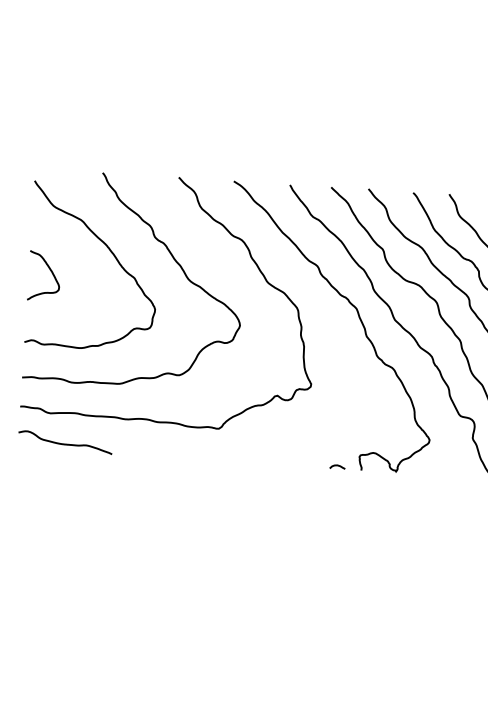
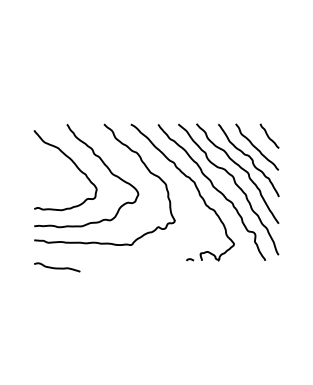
curve: (48, 270) -> (43, 173), removed
curve: (65, 442) -> (57, 267), moved

